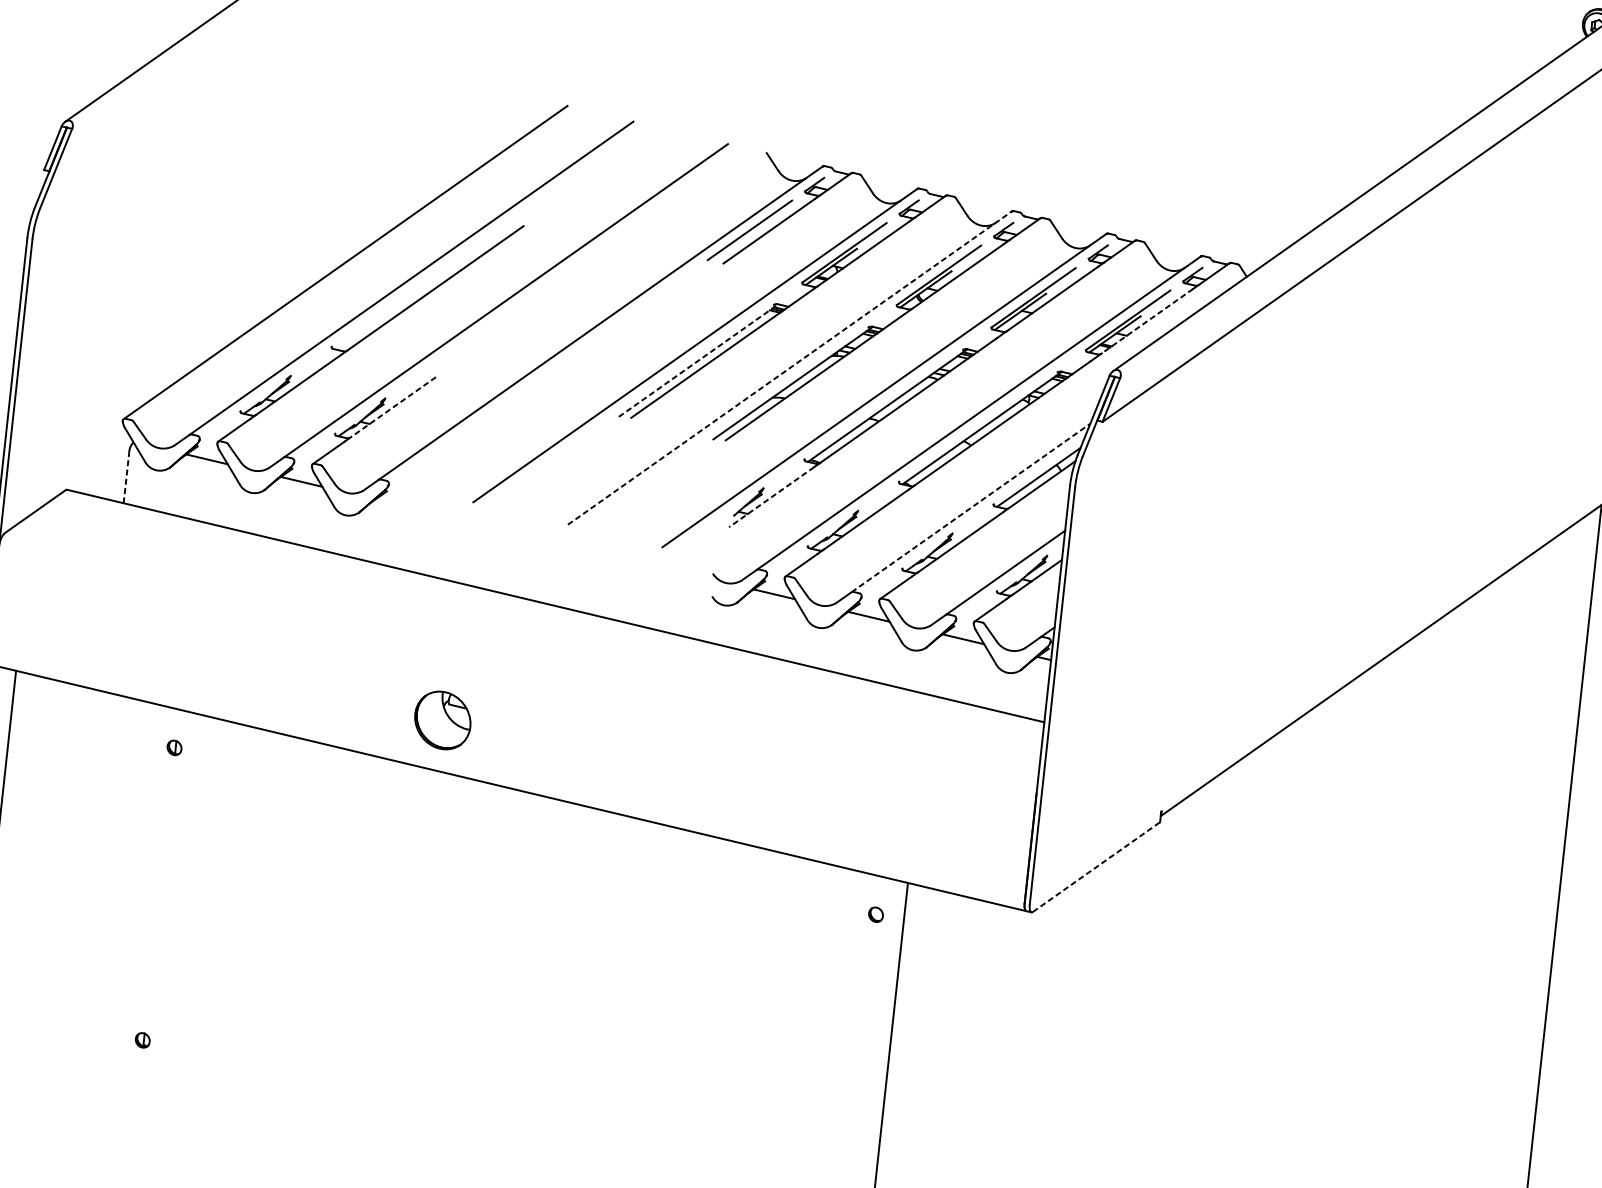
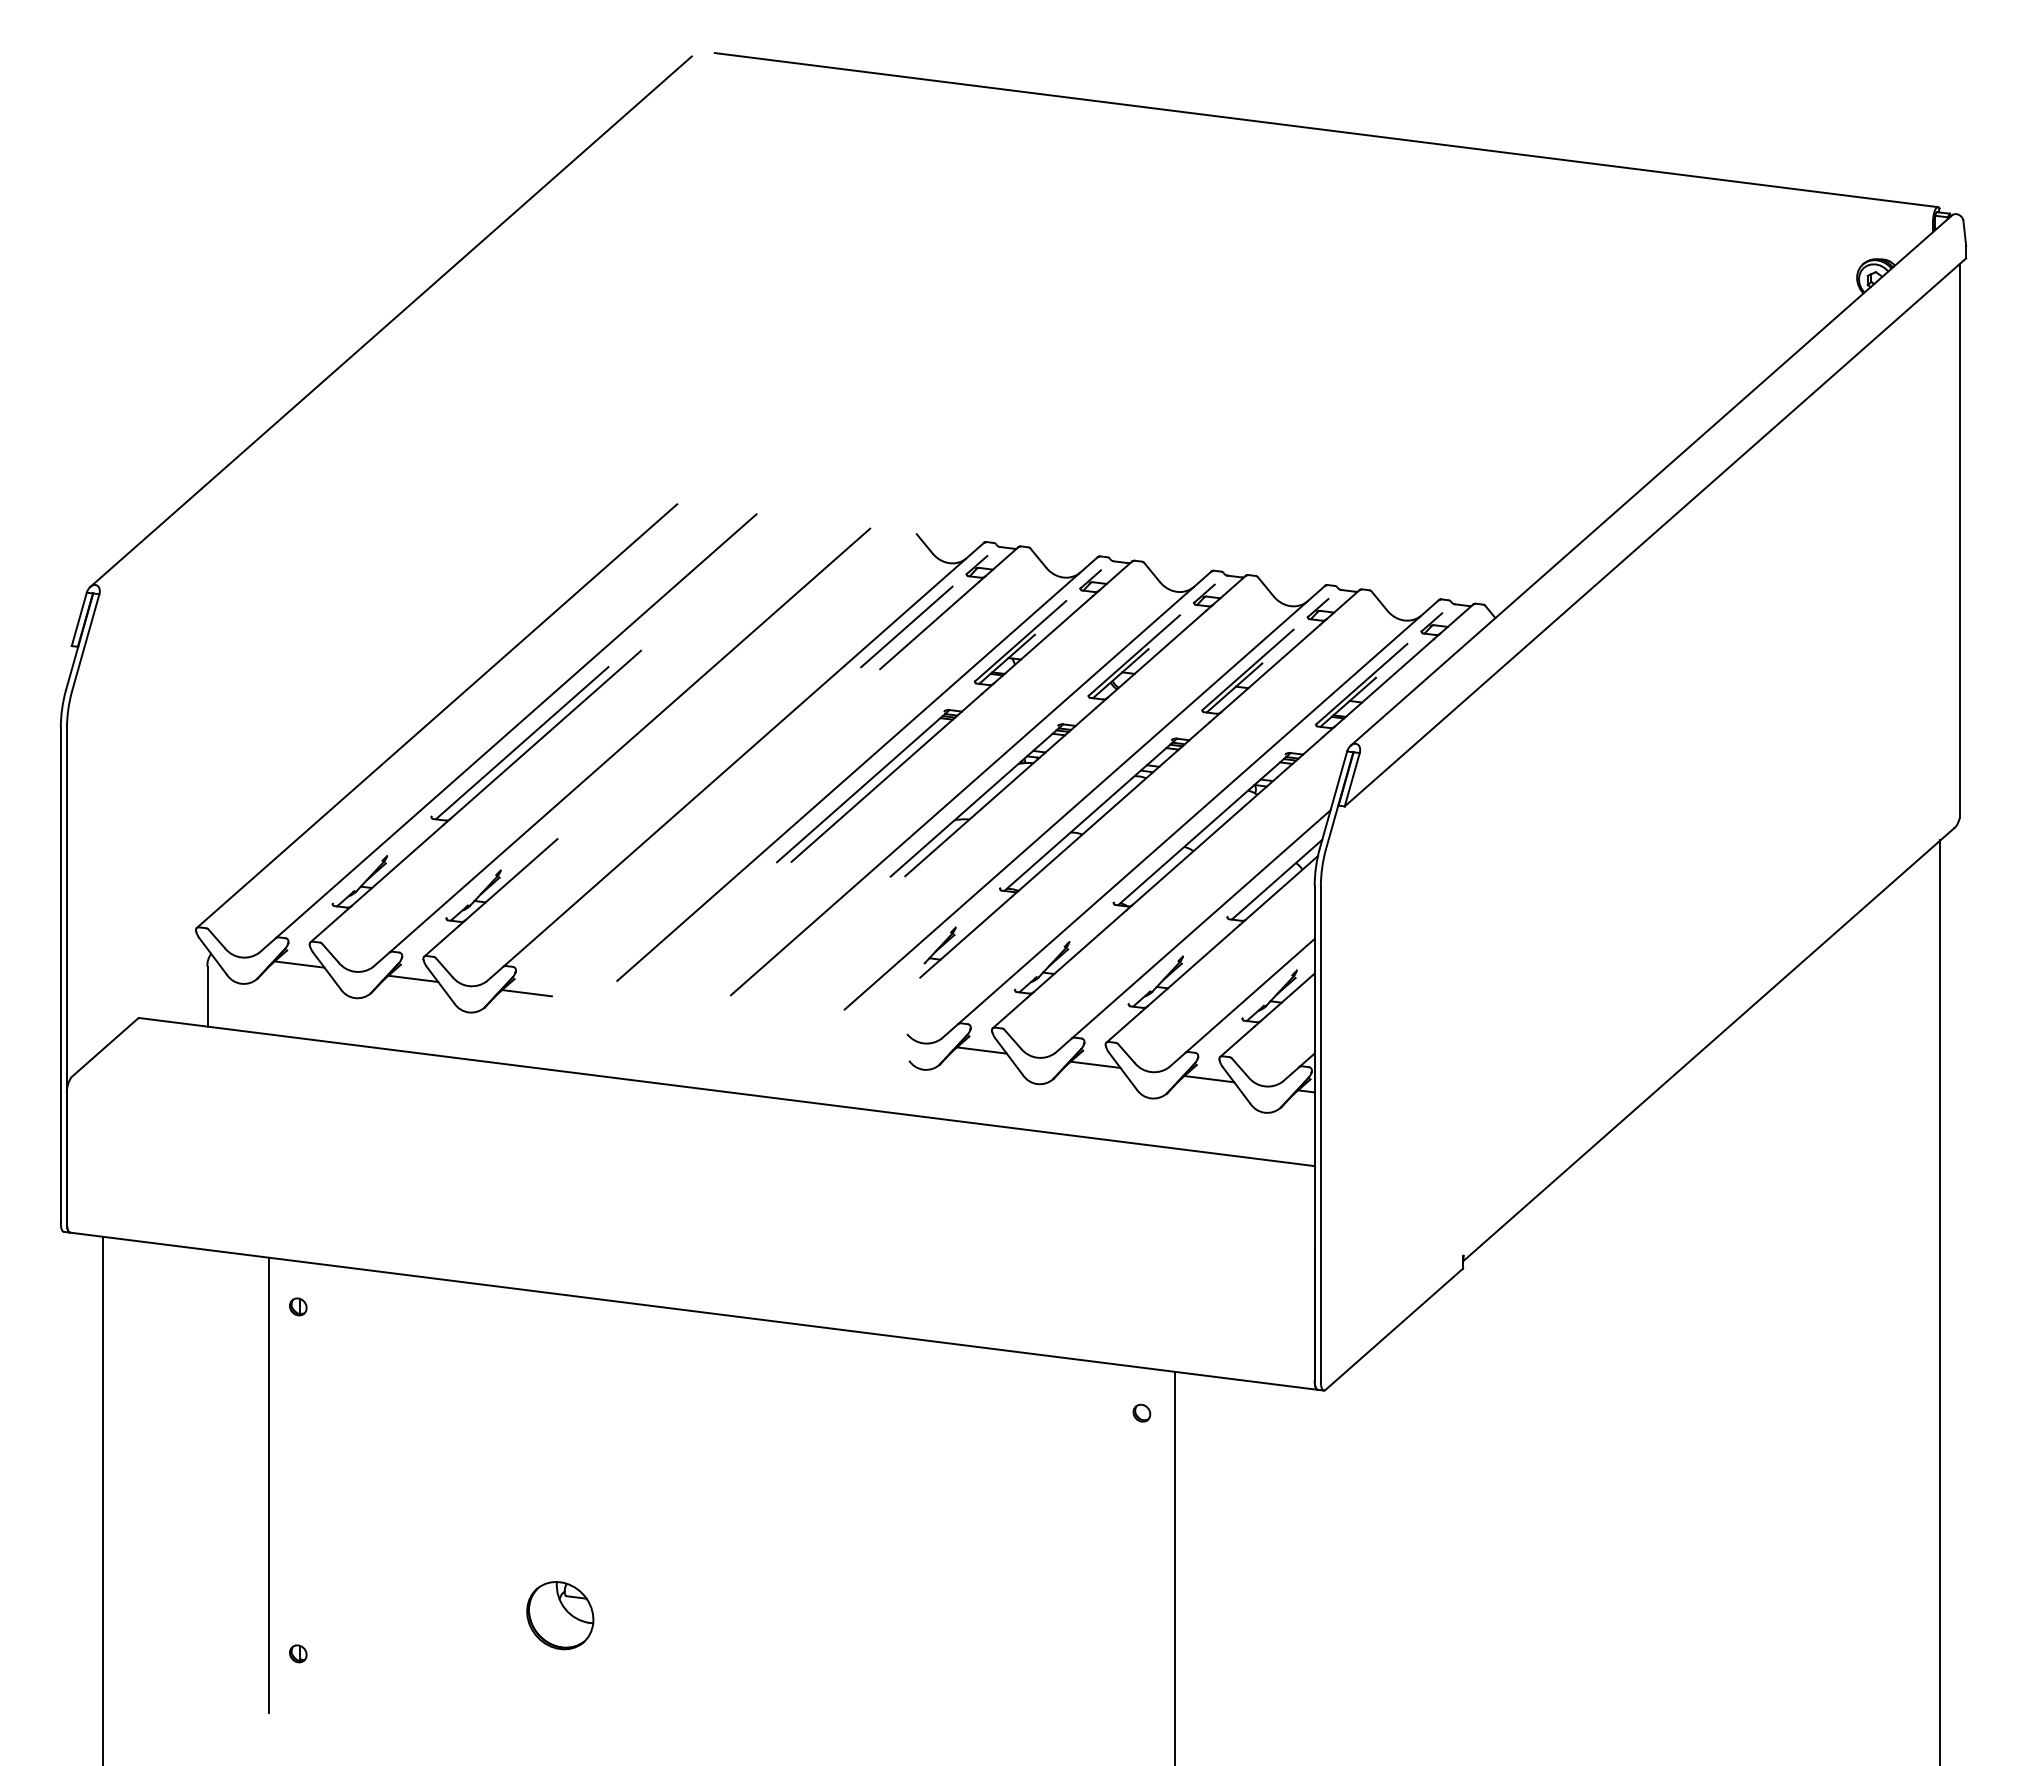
line: (414, 293) -> (521, 743), added
line: (1147, 320) -> (1384, 682), dashed -> solid
line: (698, 360) -> (863, 785), dashed -> solid
line: (790, 368) -> (971, 783), dashed -> solid
line: (393, 407) -> (511, 880), dashed -> solid
line: (126, 477) -> (207, 996), dashed -> solid
line: (770, 497) -> (965, 937), dashed -> solid
line: (395, 504) -> (526, 993), added
line: (971, 507) -> (1201, 923), dashed -> solid
part: (443, 720) -> (560, 1615), moved
line: (1096, 867) -> (1394, 1329), dashed -> solid
line: (133, 894) -> (268, 1484), added

